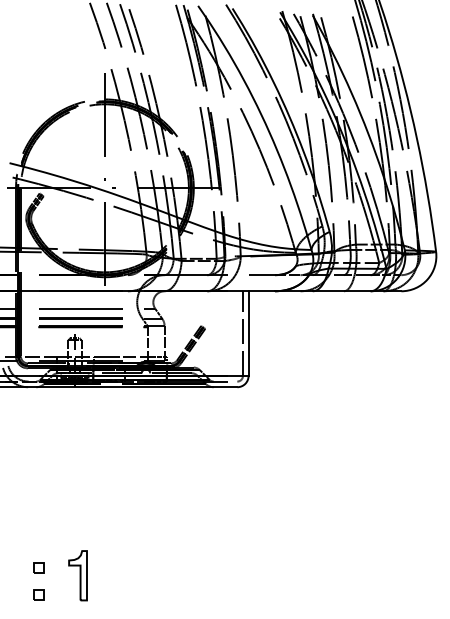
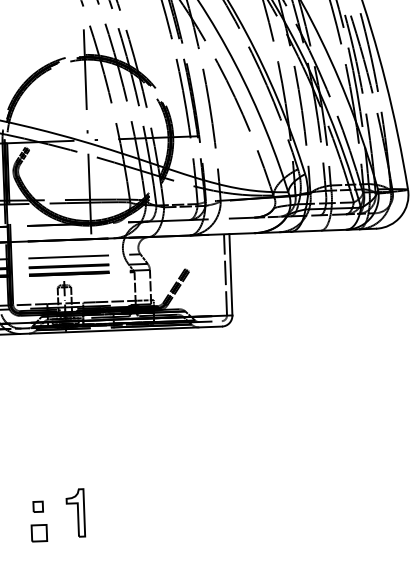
part: (38, 594) -> (38, 532), size x1.6

